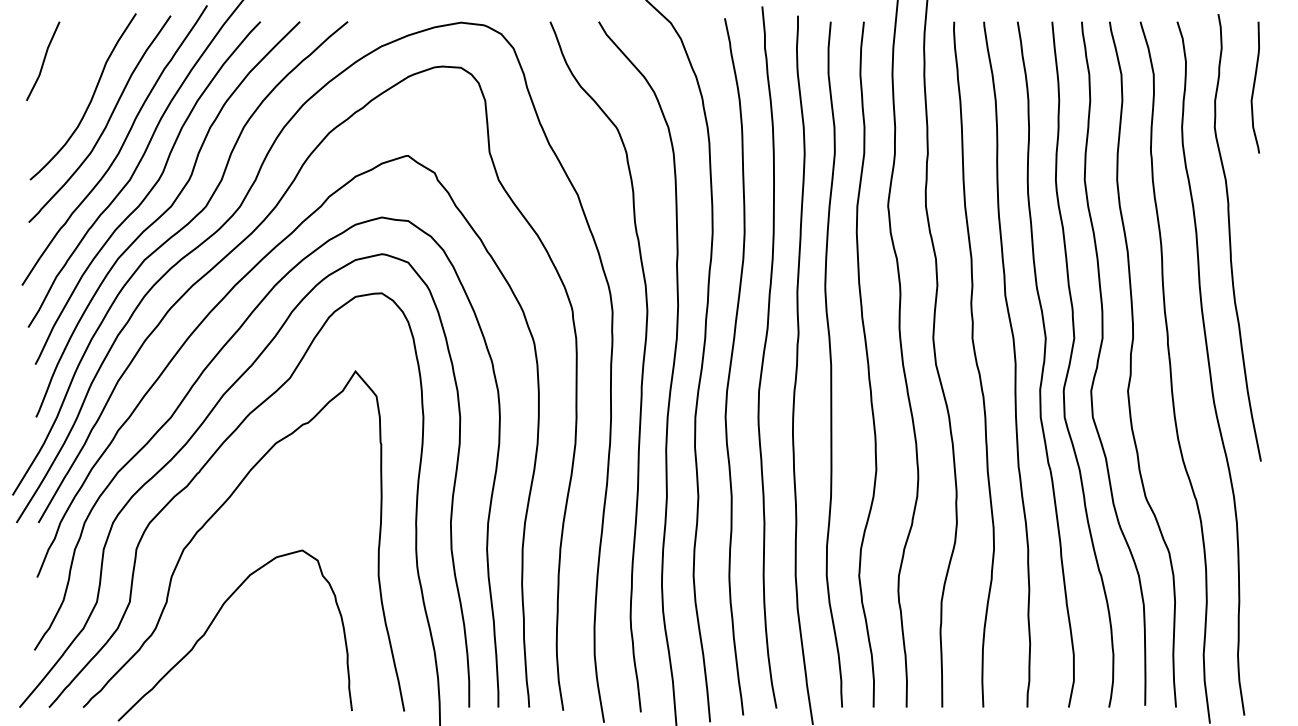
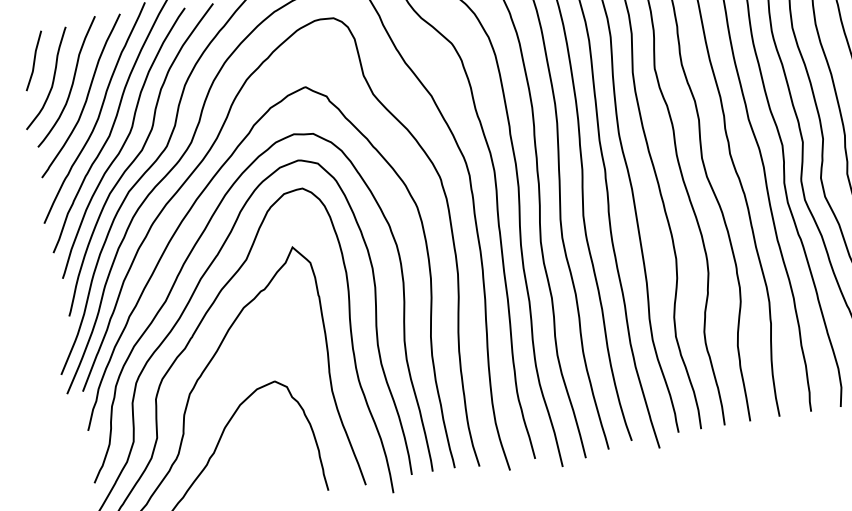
curve: (65, 89) -> (53, 78), added

